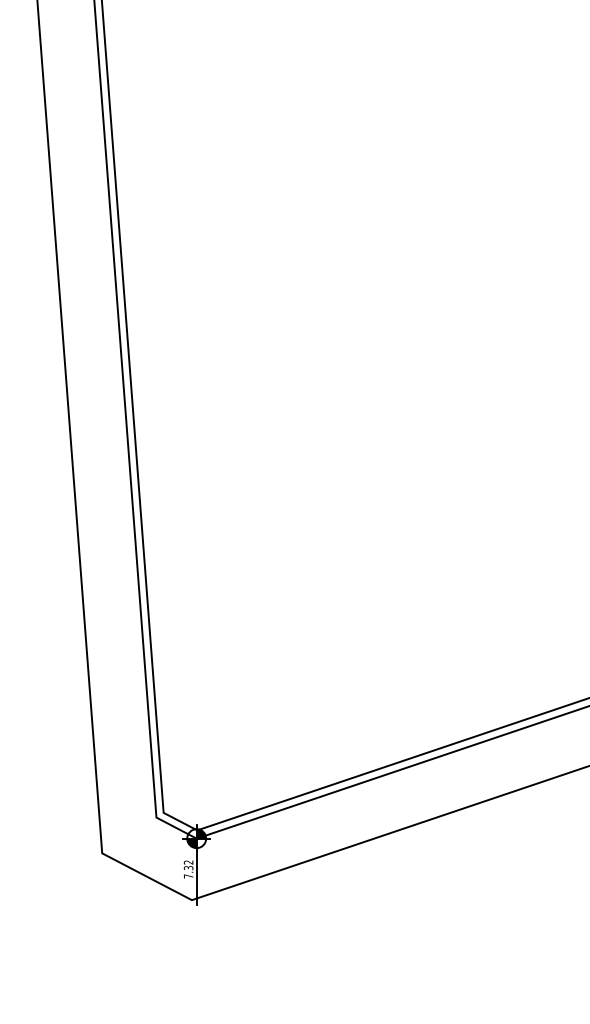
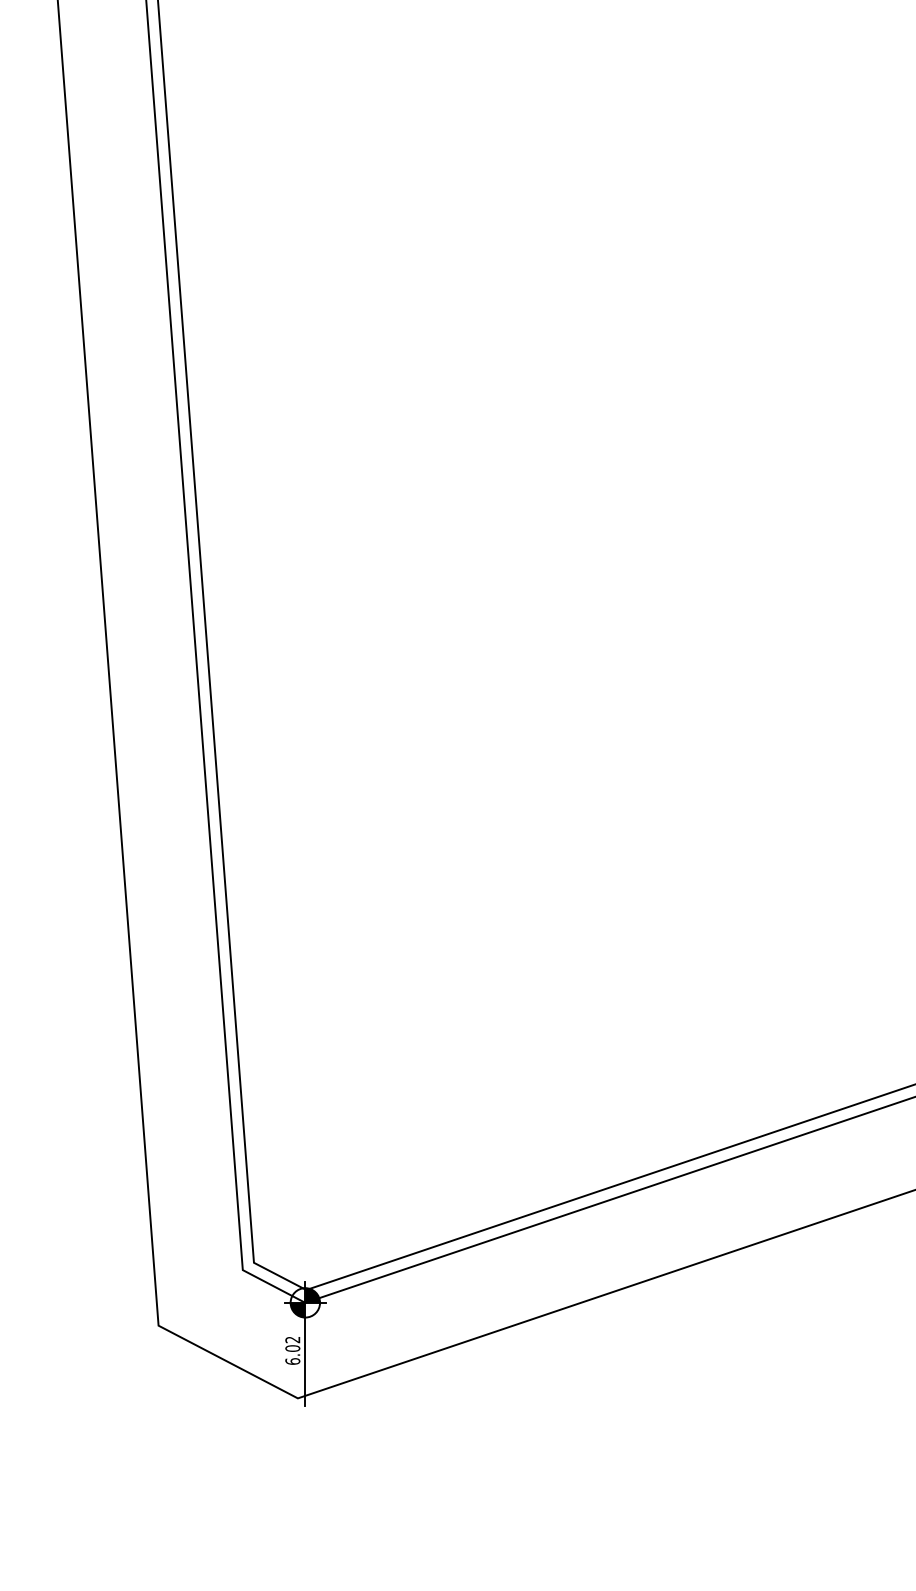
text: (188, 871) -> (292, 1353), 7.32 -> 6.02

